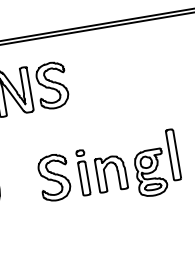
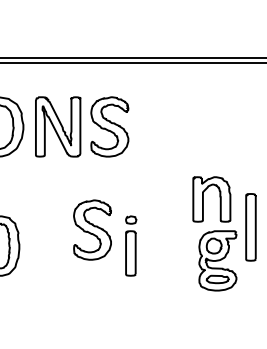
part: (173, 155) -> (250, 227), moved
part: (105, 174) -> (203, 199), moved
part: (54, 177) -> (92, 229), moved

